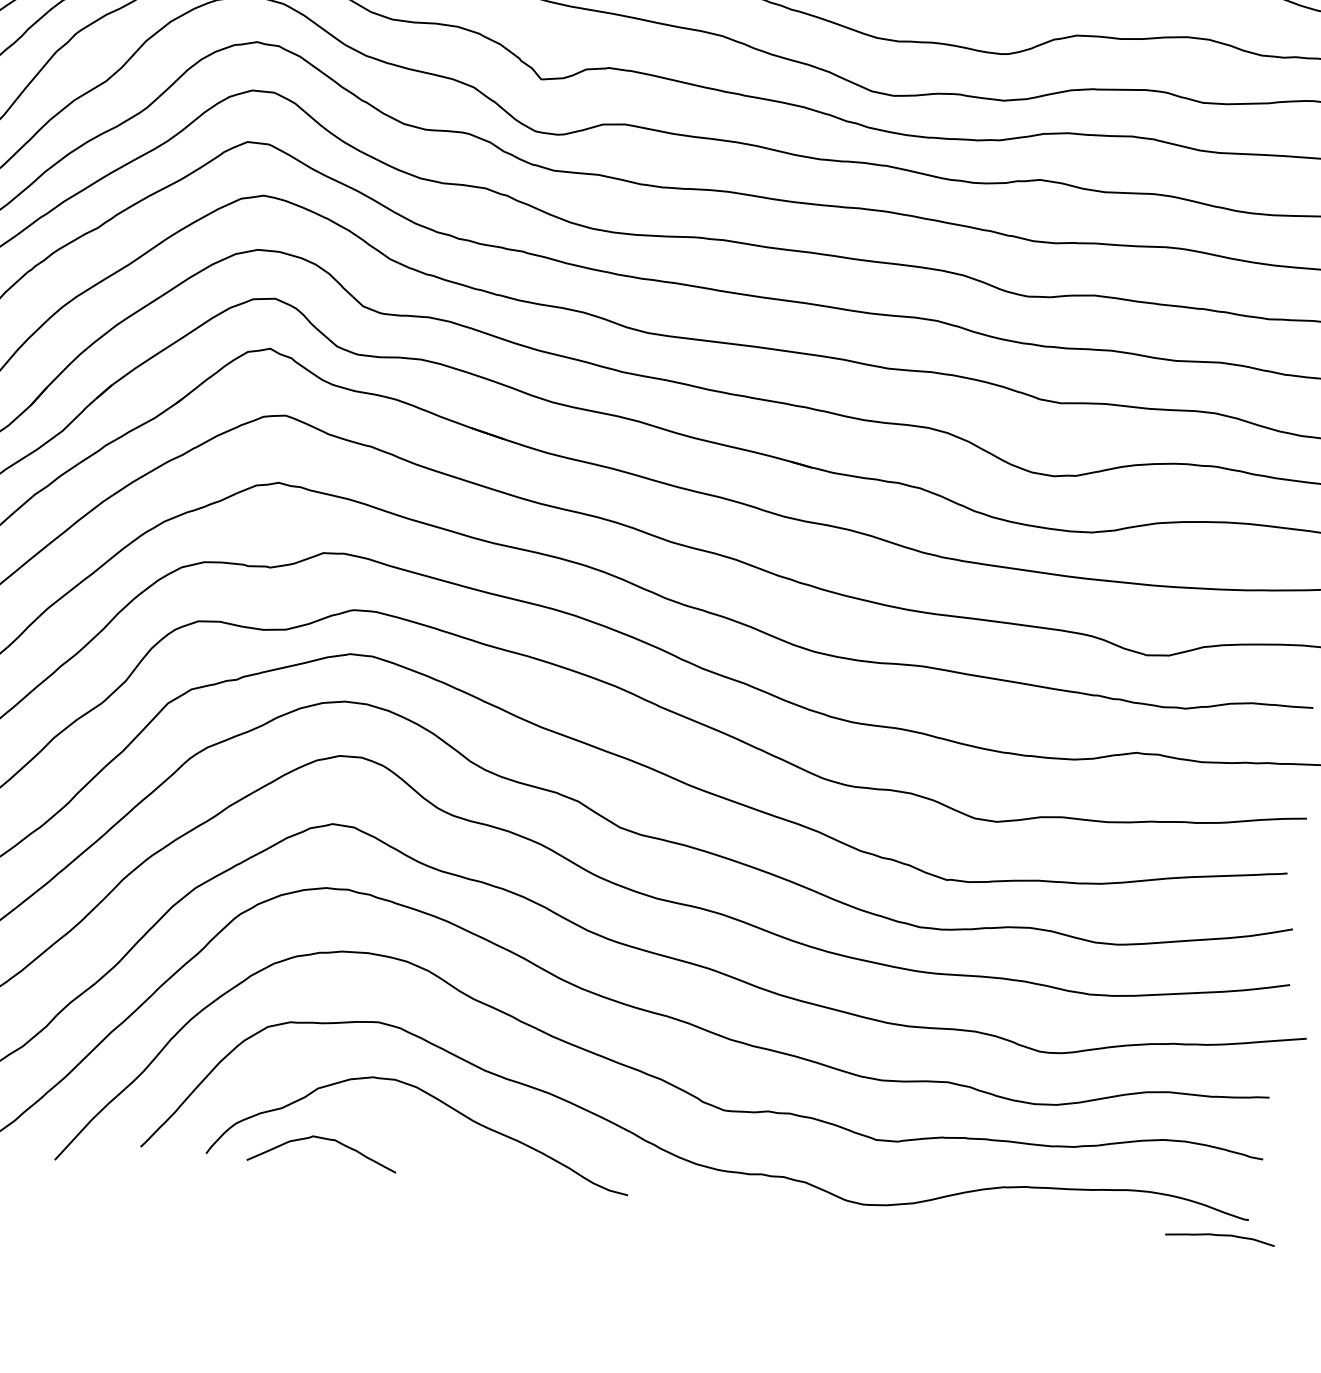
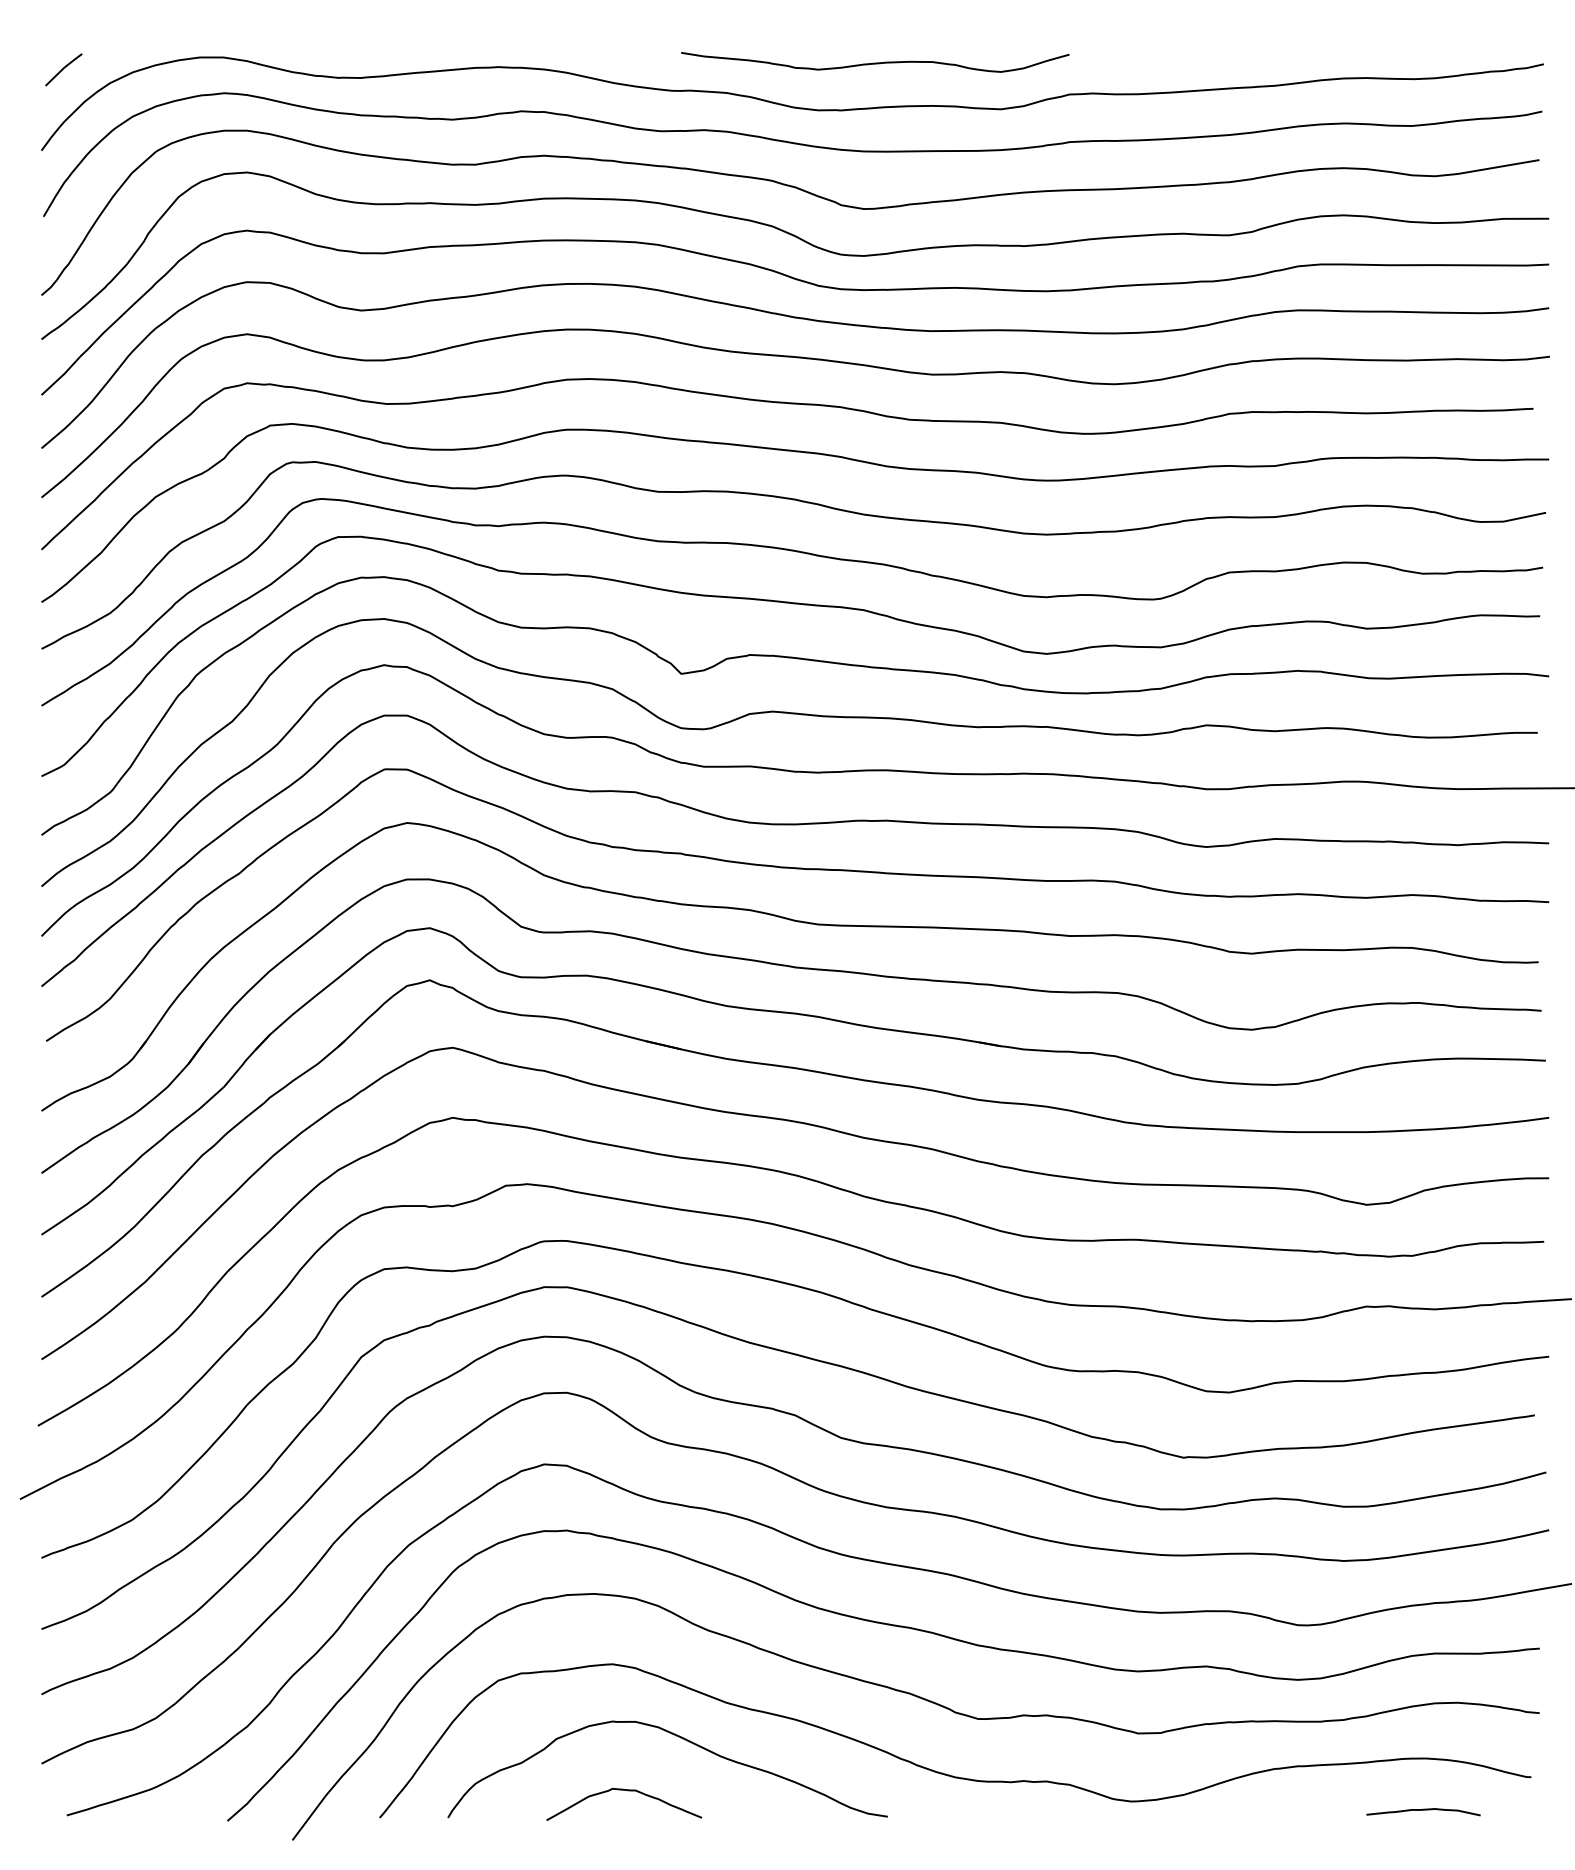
curve: (327, 1140) -> (627, 1791), moved
curve: (1220, 1235) -> (1423, 1810), moved

